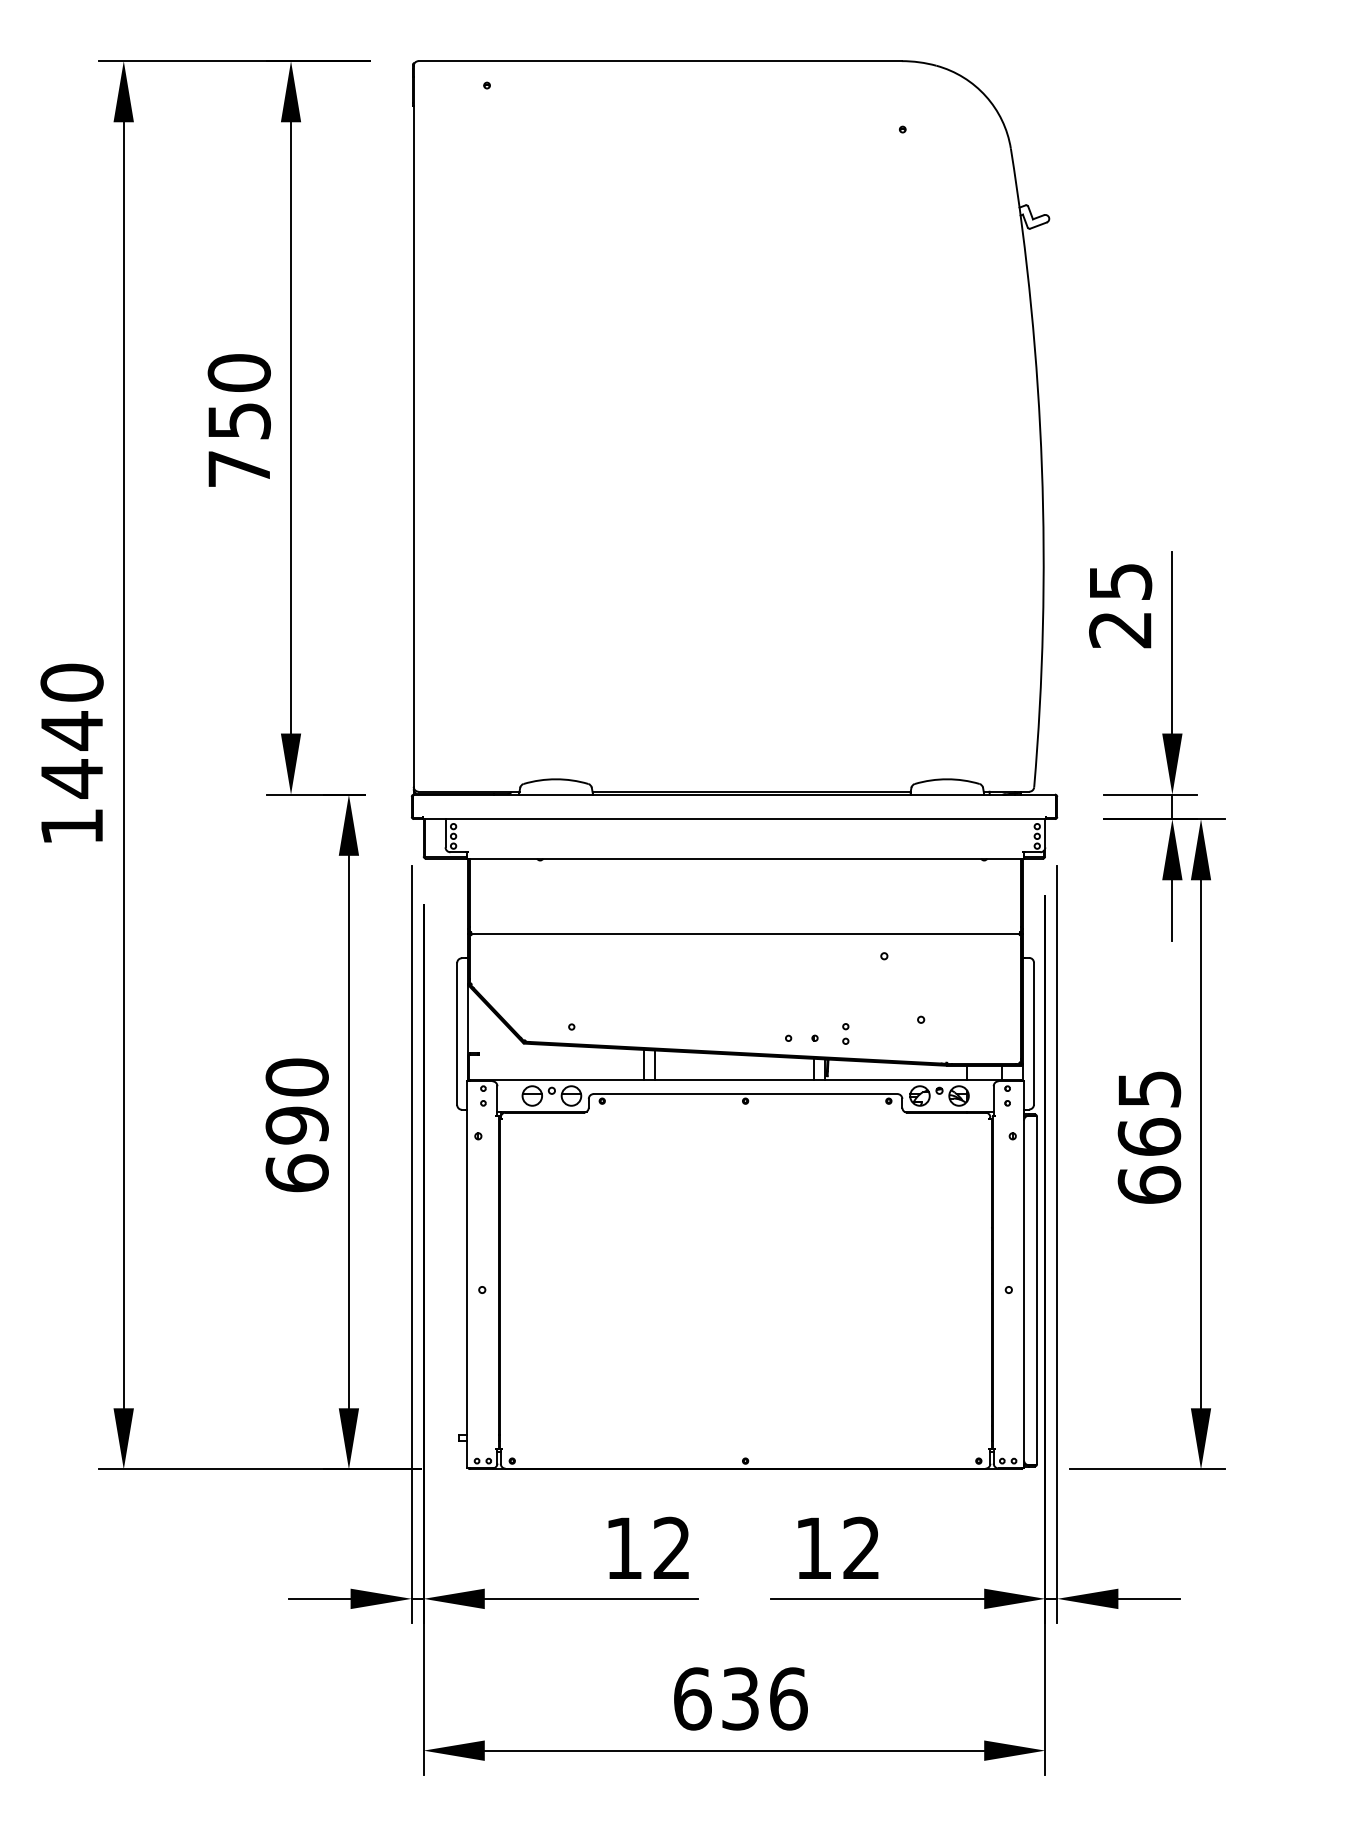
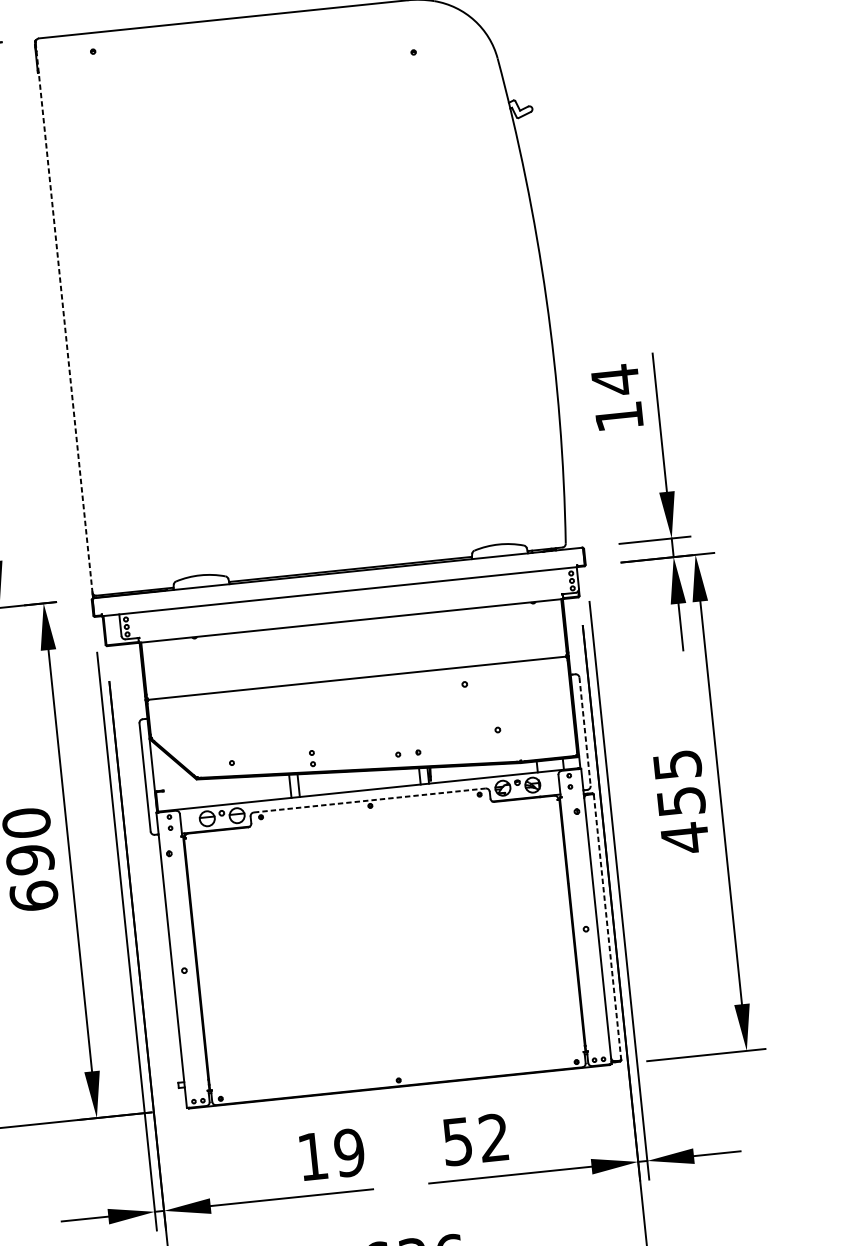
line: (413, 426) -> (63, 317), solid -> dashed
text: (1120, 605) -> (617, 398), 25 -> 14
part: (845, 1033) -> (312, 758), moved
line: (1034, 1033) -> (585, 731), solid -> dashed
line: (745, 1094) -> (369, 800), solid -> dashed
text: (1149, 1161) -> (683, 820), 665 -> 455
line: (1036, 1290) -> (607, 927), solid -> dashed
text: (671, 1548) -> (349, 1152), 12 -> 19
text: (813, 1548) -> (457, 1141), 12 -> 52

